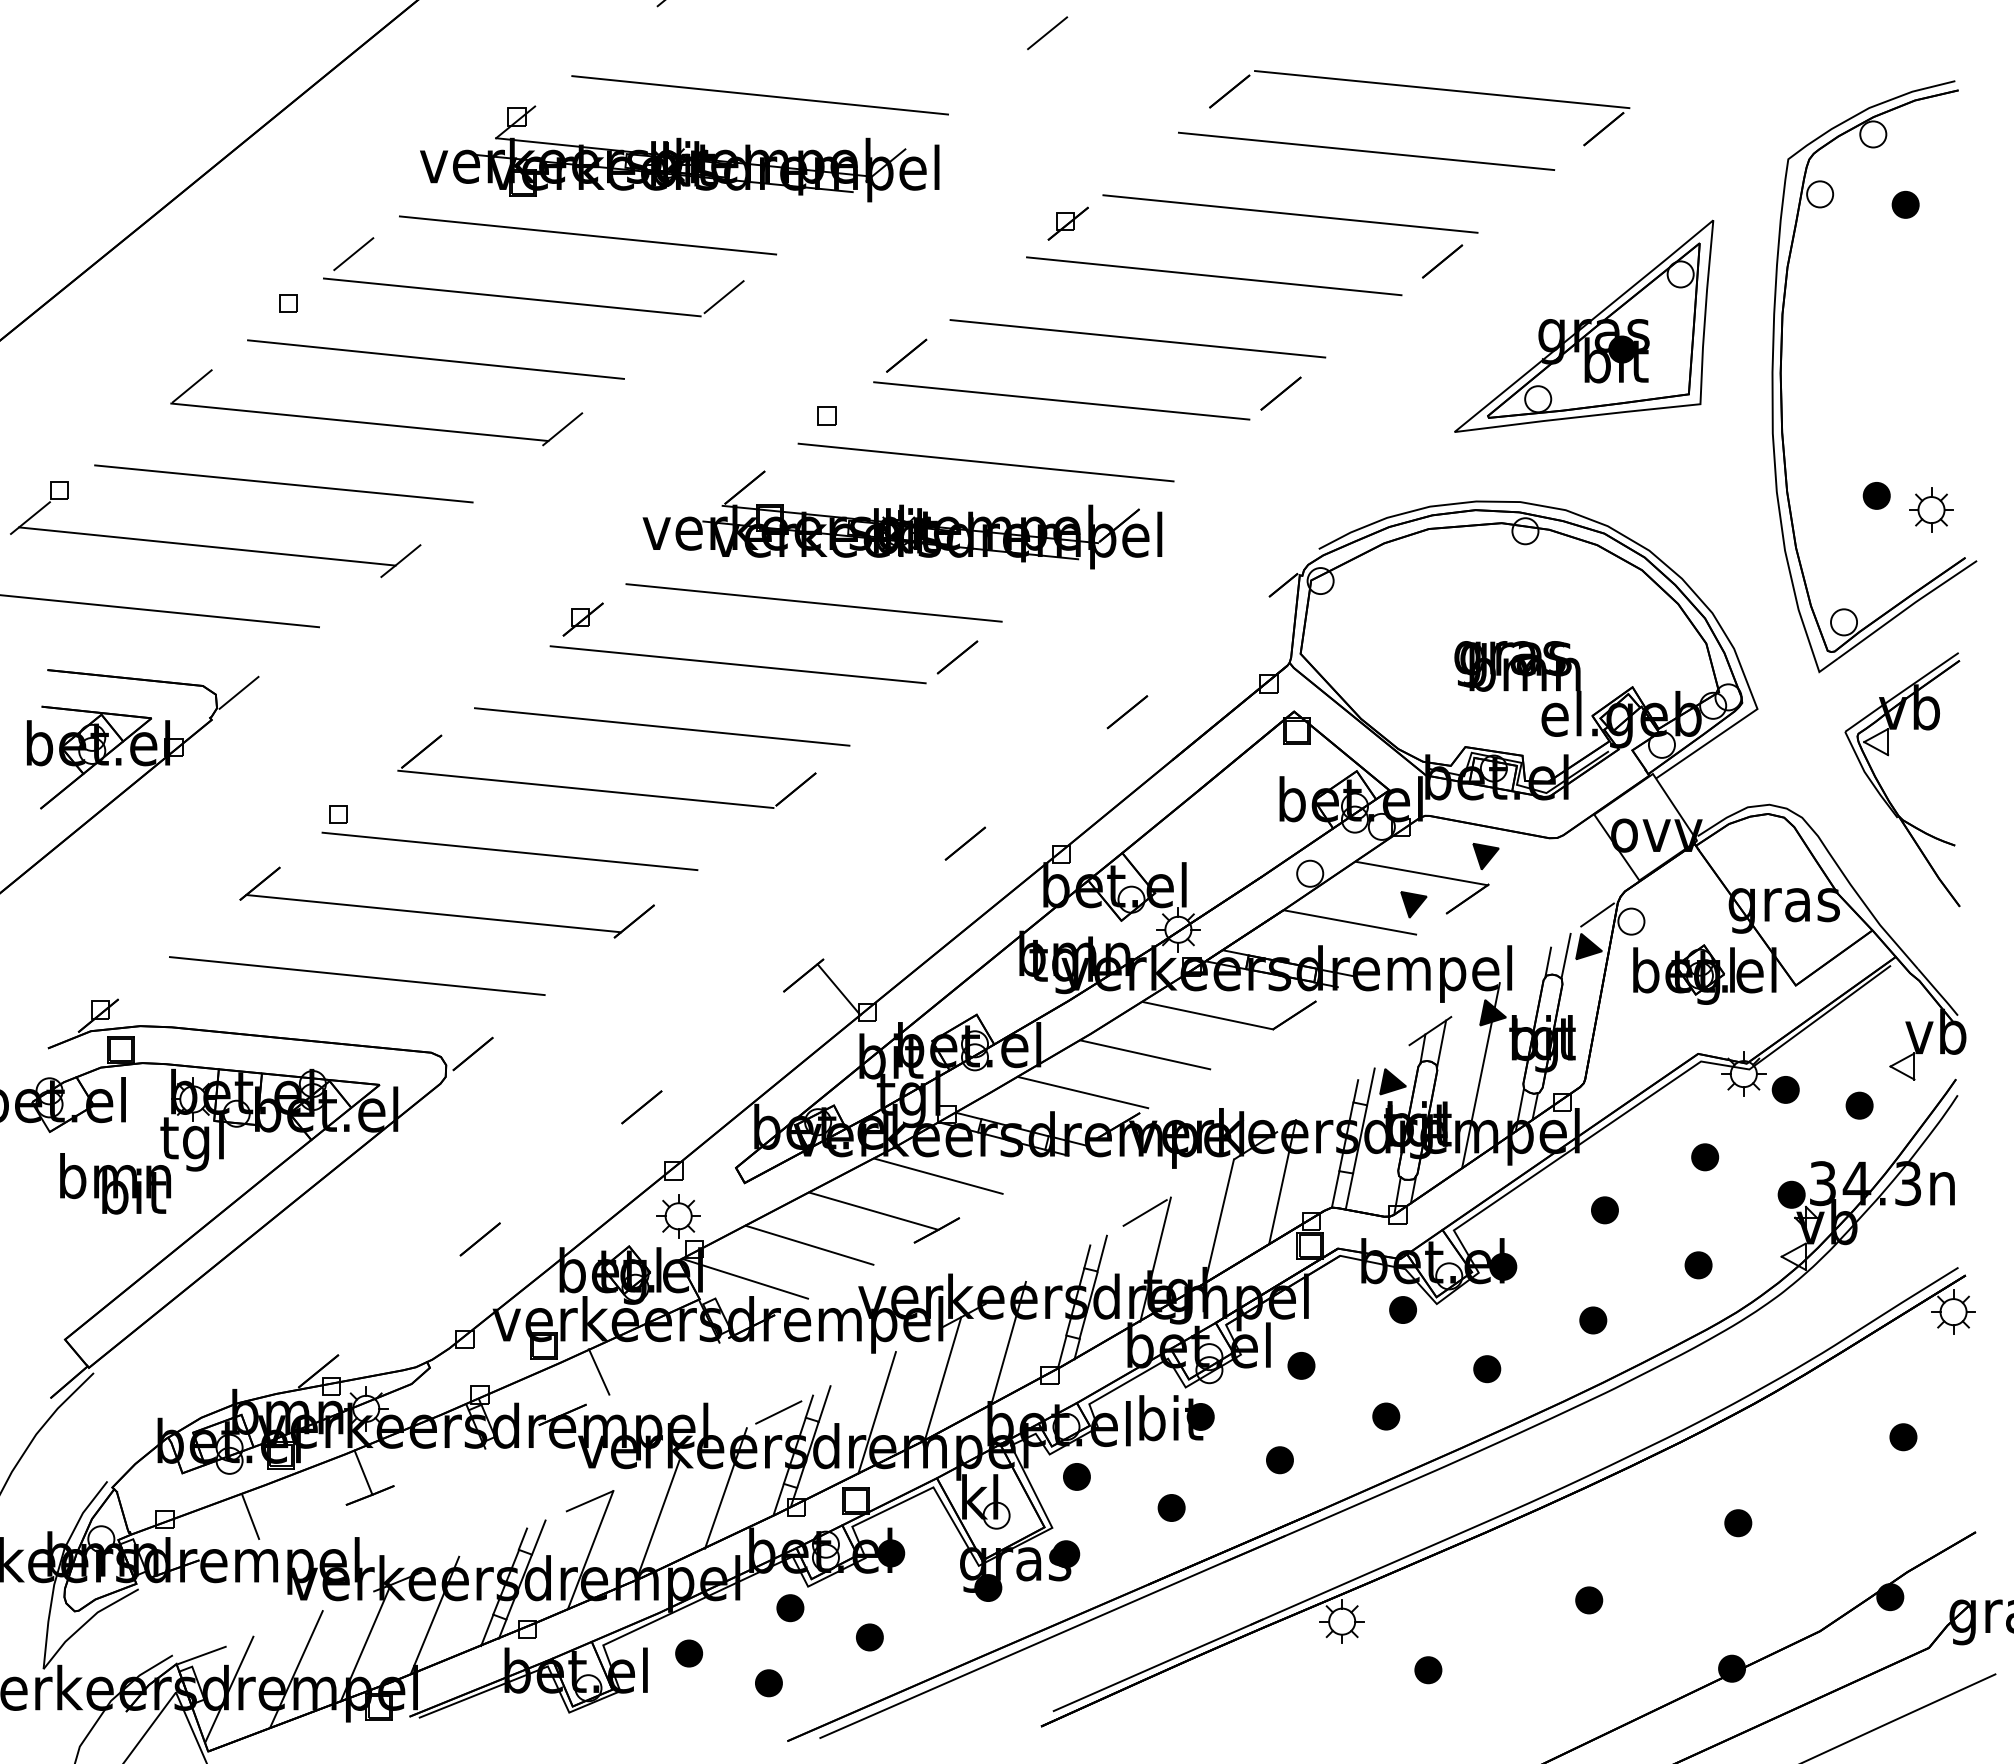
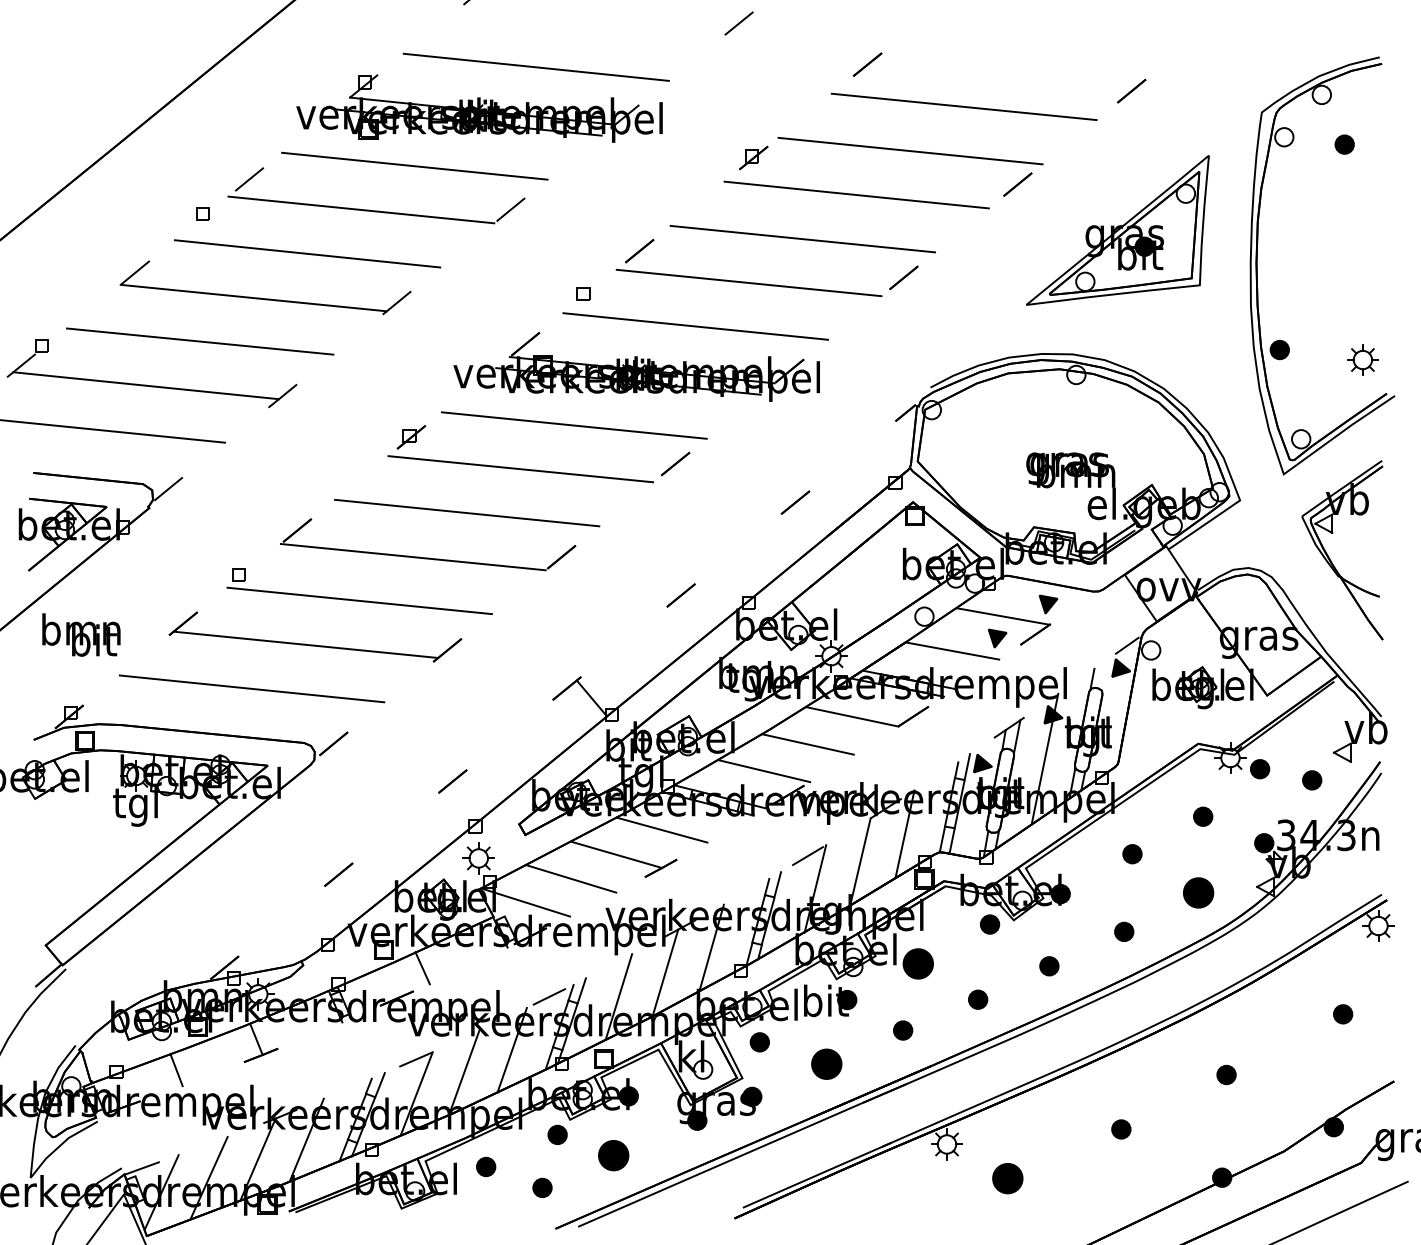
line: (1442, 89) -> (1017, 63), removed
part: (1876, 495) -> (1279, 349), moved
line: (1565, 955) -> (1104, 674), removed
text: (115, 1183) -> (81, 634), moved
part: (1698, 1265) -> (1198, 893), size x1.6
part: (1301, 1365) -> (918, 963), size x1.6
part: (1171, 1507) -> (826, 1063), size x1.6
part: (869, 1637) -> (613, 1155), size x1.6
part: (1428, 1670) -> (1007, 1178), size x1.6

